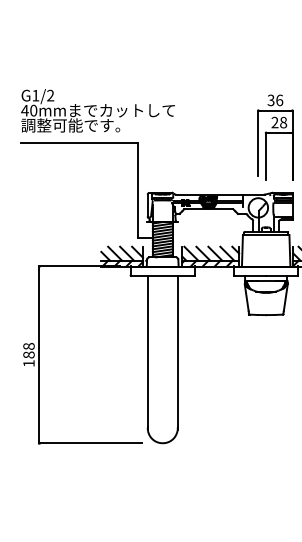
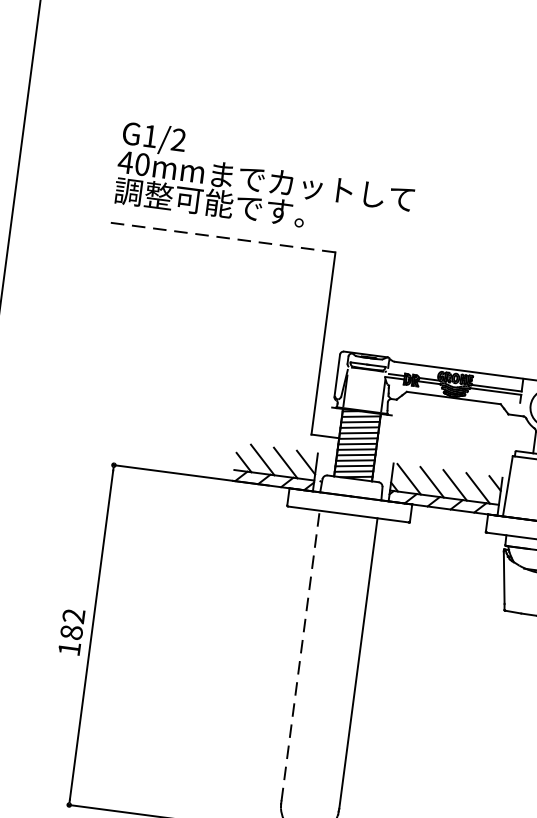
line: (79, 142) -> (222, 237), solid -> dashed
text: (28, 346) -> (72, 616), 188 -> 182
line: (147, 351) -> (300, 655), solid -> dashed

